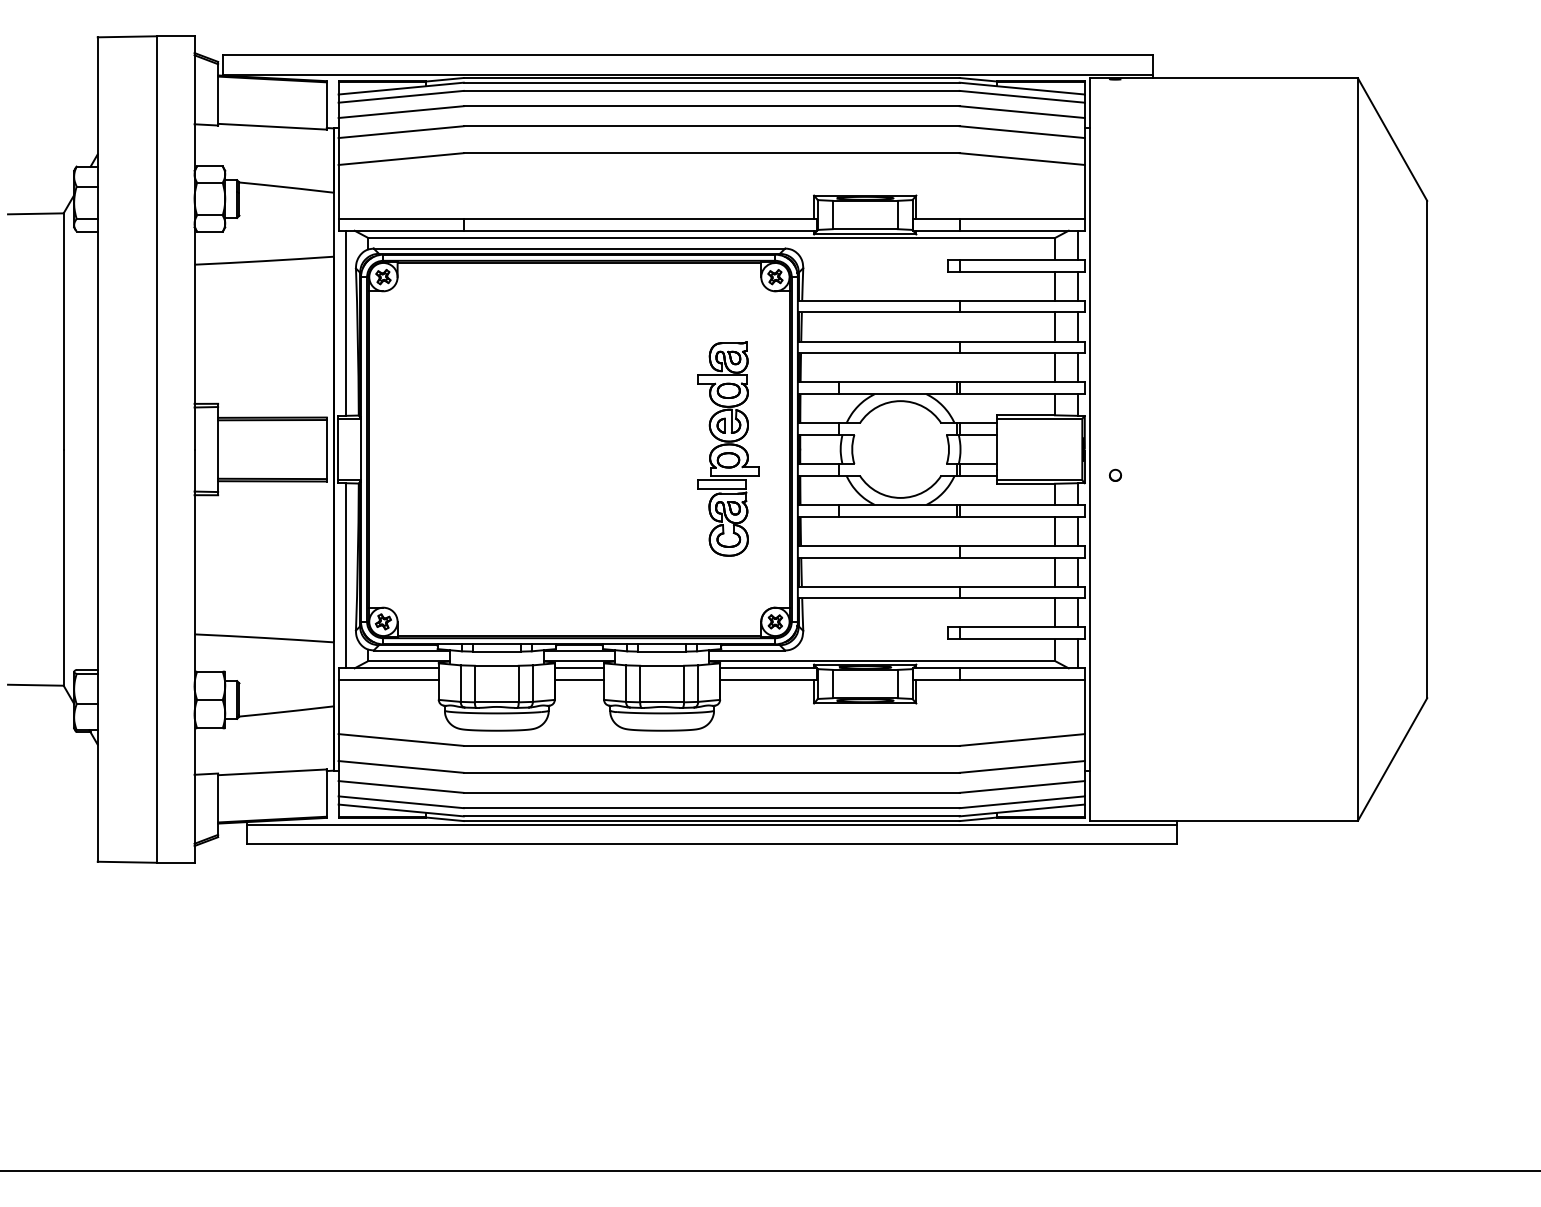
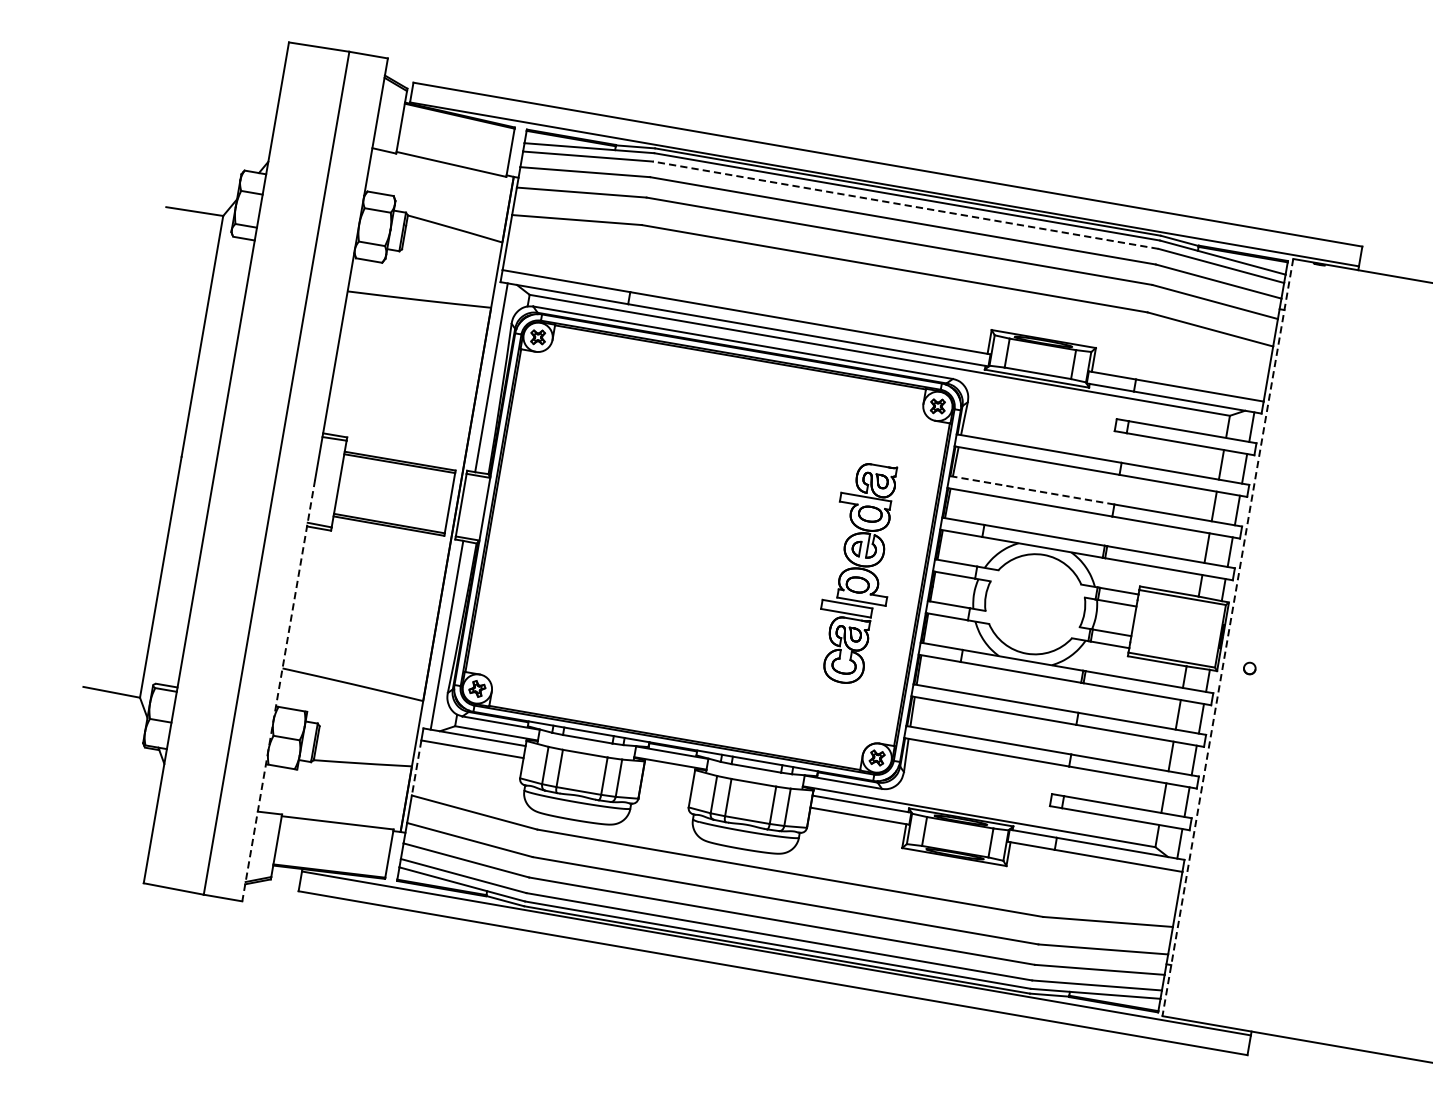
line: (711, 90) -> (905, 204), solid -> dashed
line: (878, 341) -> (1031, 490), solid -> dashed
line: (1089, 450) -> (1227, 638), solid -> dashed
line: (194, 656) -> (278, 690), solid -> dashed
line: (579, 668) -> (669, 771), removed
line: (579, 680) -> (667, 783), removed
line: (338, 707) -> (416, 768), solid -> dashed

